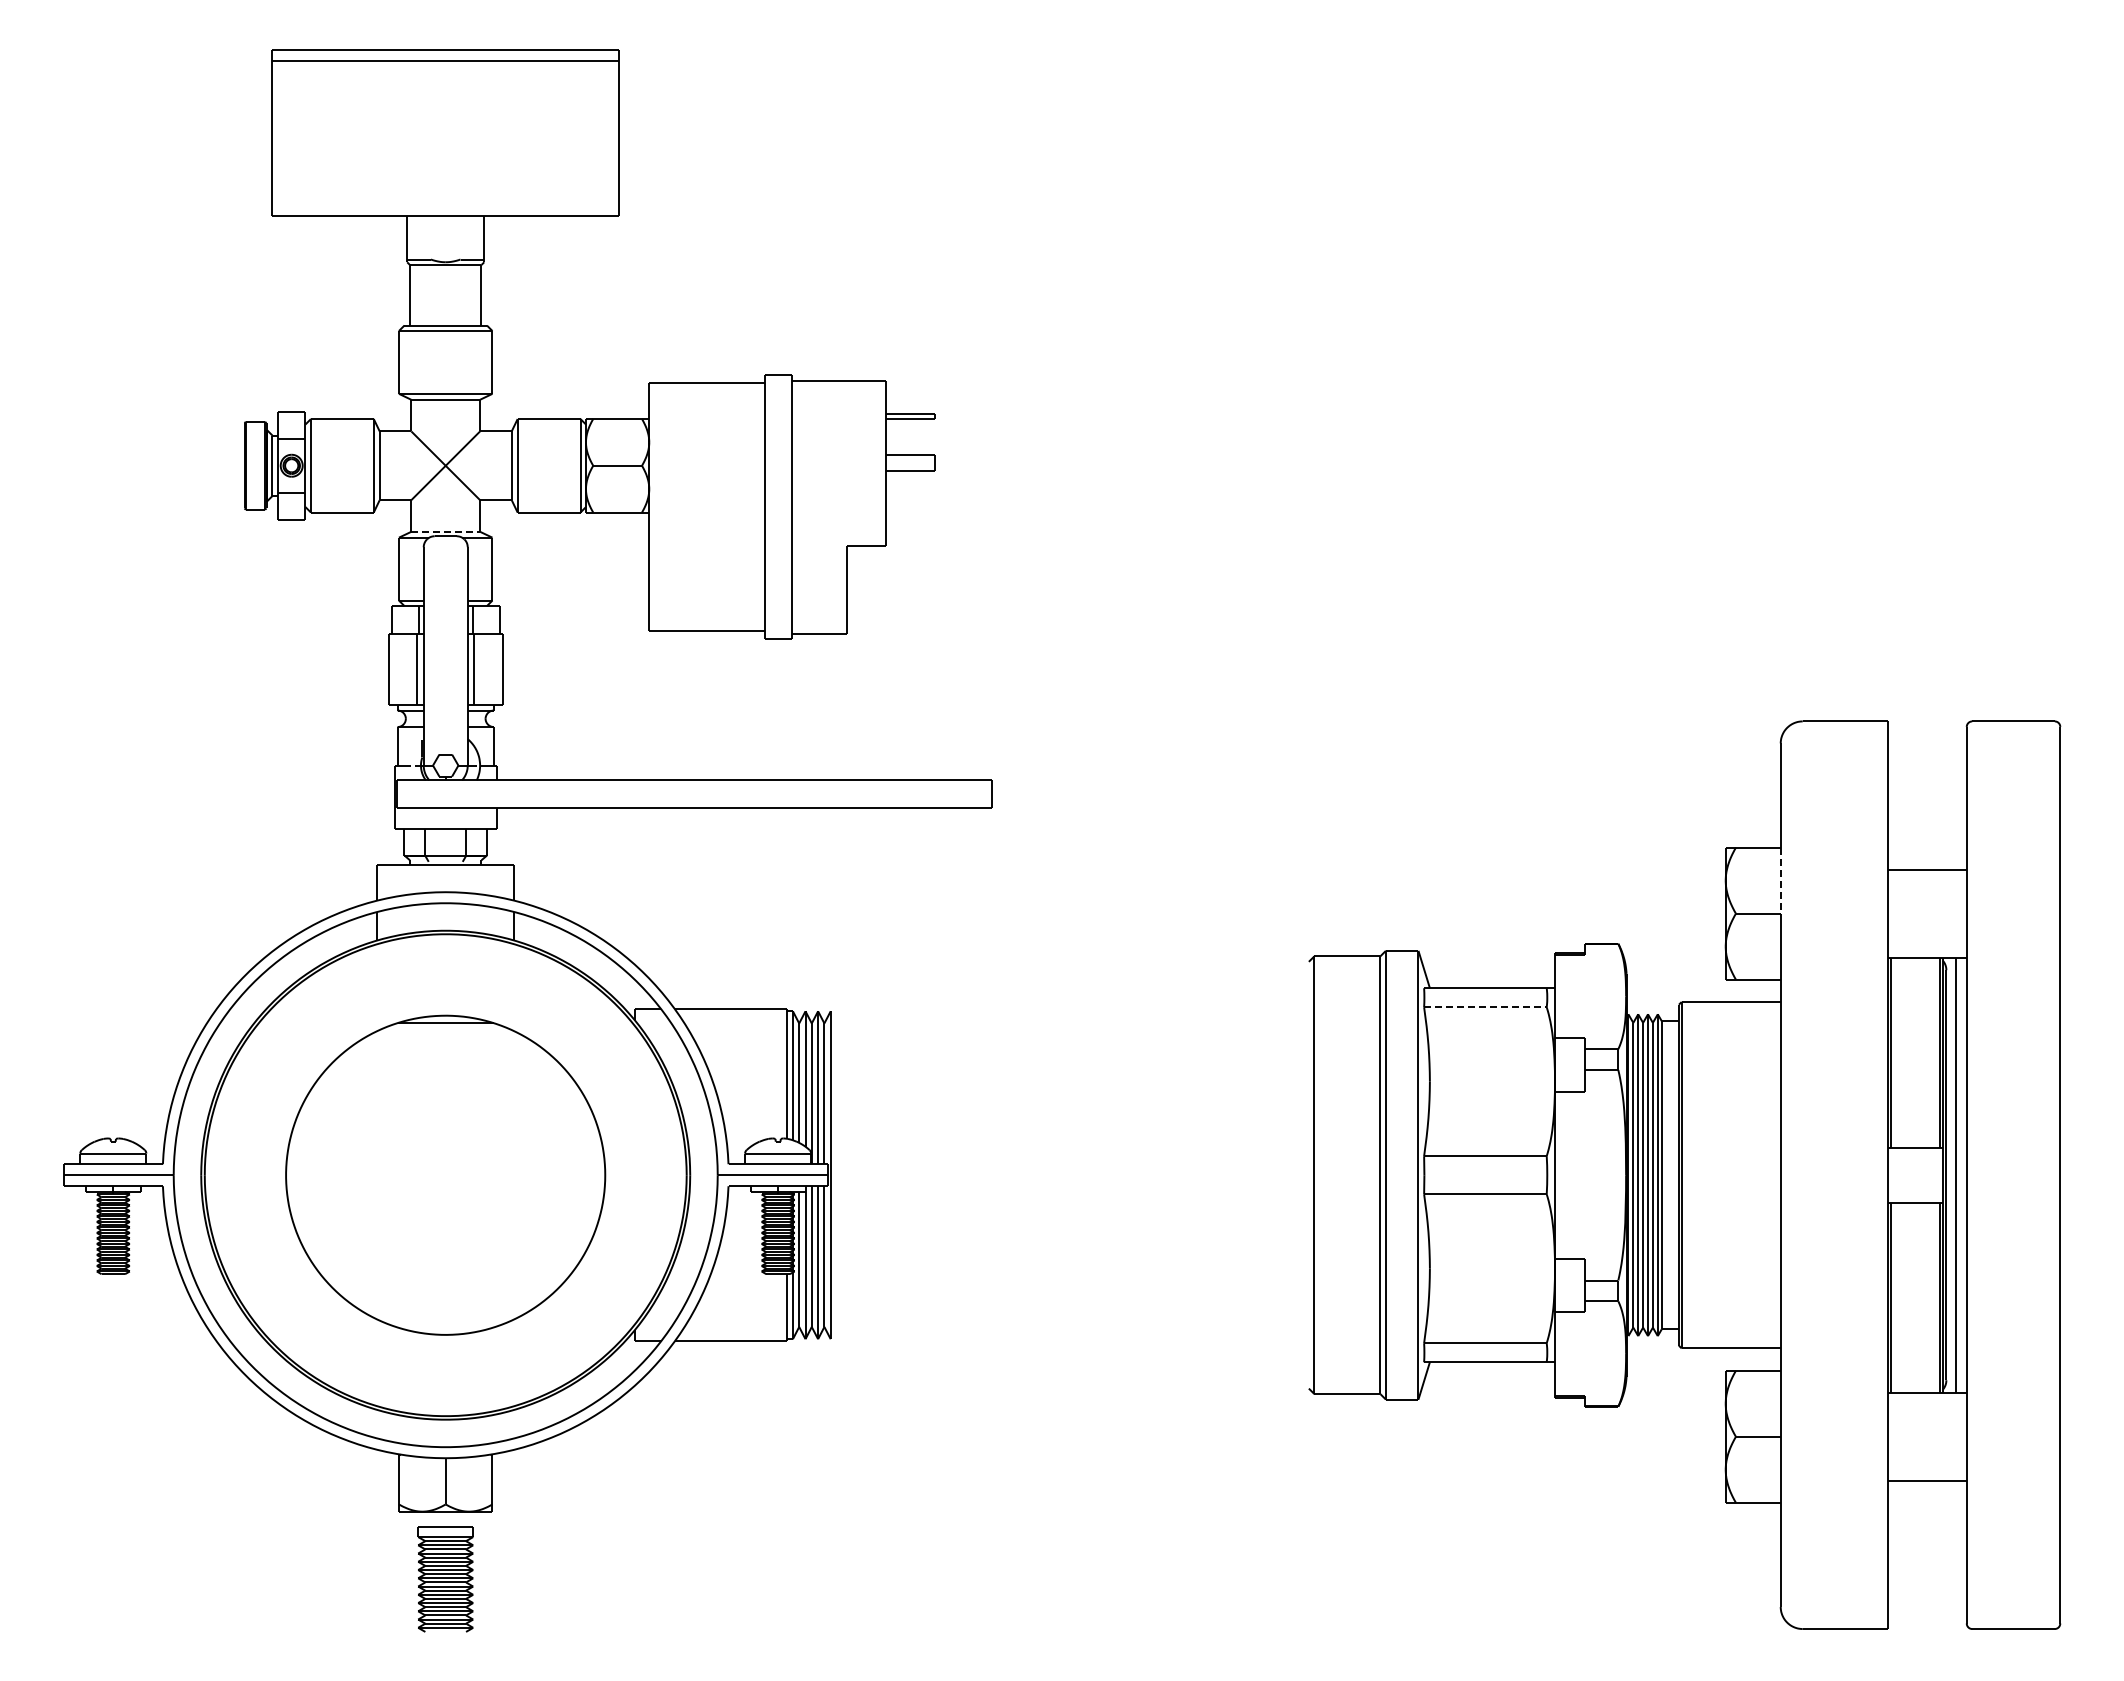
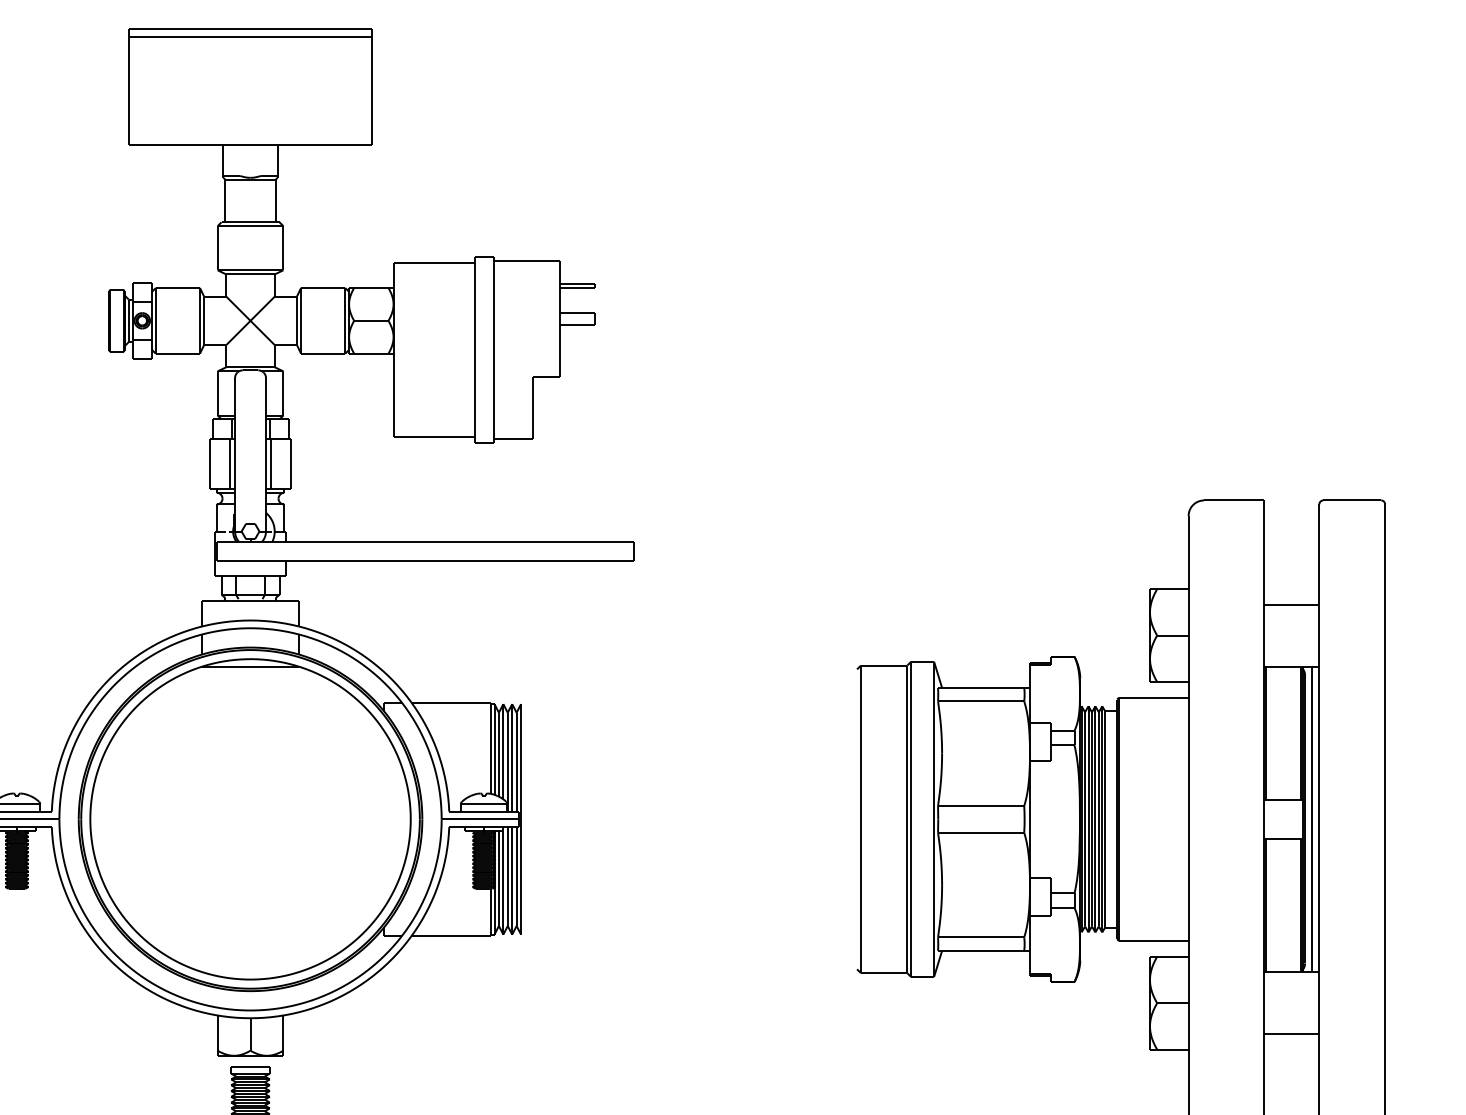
line: (446, 531) -> (251, 367), dashed -> solid
line: (1780, 881) -> (1188, 612), dashed -> solid
line: (1485, 1007) -> (981, 701), dashed -> solid
part: (445, 1175) -> (250, 819), size x1.43

